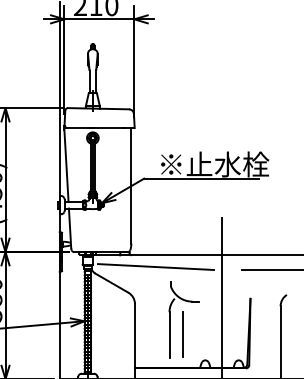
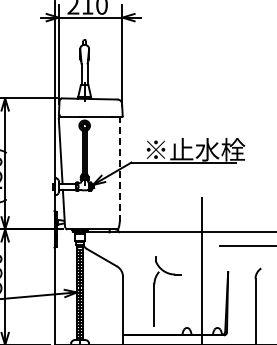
line: (131, 186) -> (119, 169), solid -> dashed
line: (155, 266) -> (141, 242), removed
line: (182, 334) -> (166, 304), removed

